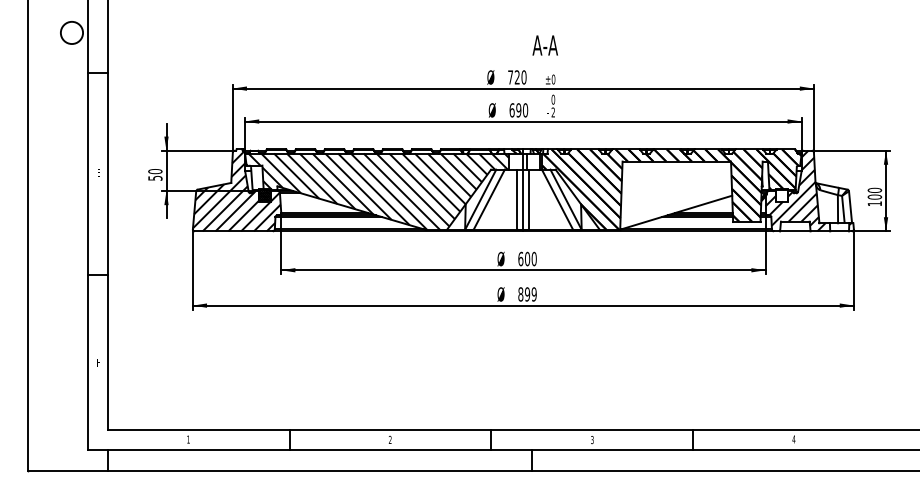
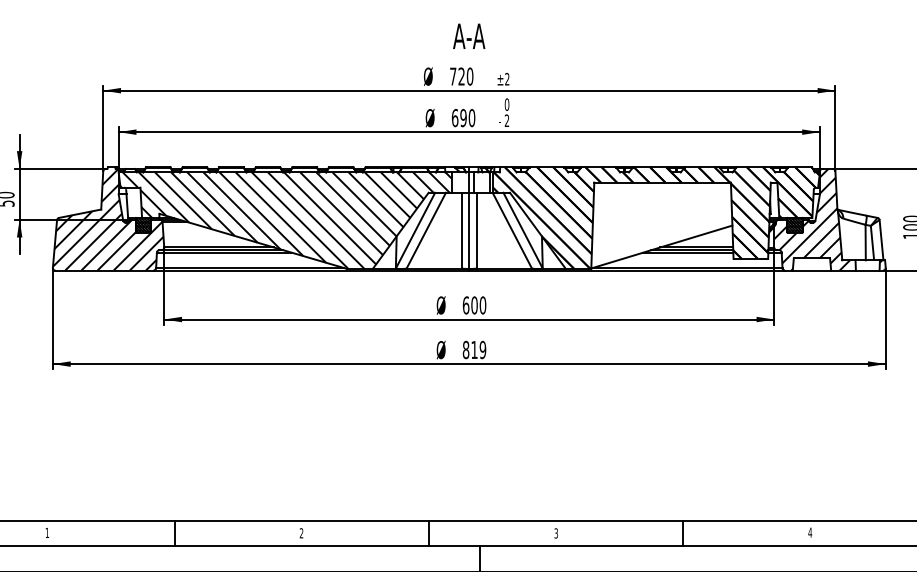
text: (544, 45) -> (468, 36), moved
text: (553, 79) -> (507, 79), ±0 -> ±2
hatch: (781, 195) -> (794, 225), added
text: (527, 294) -> (474, 350), 899 -> 819

